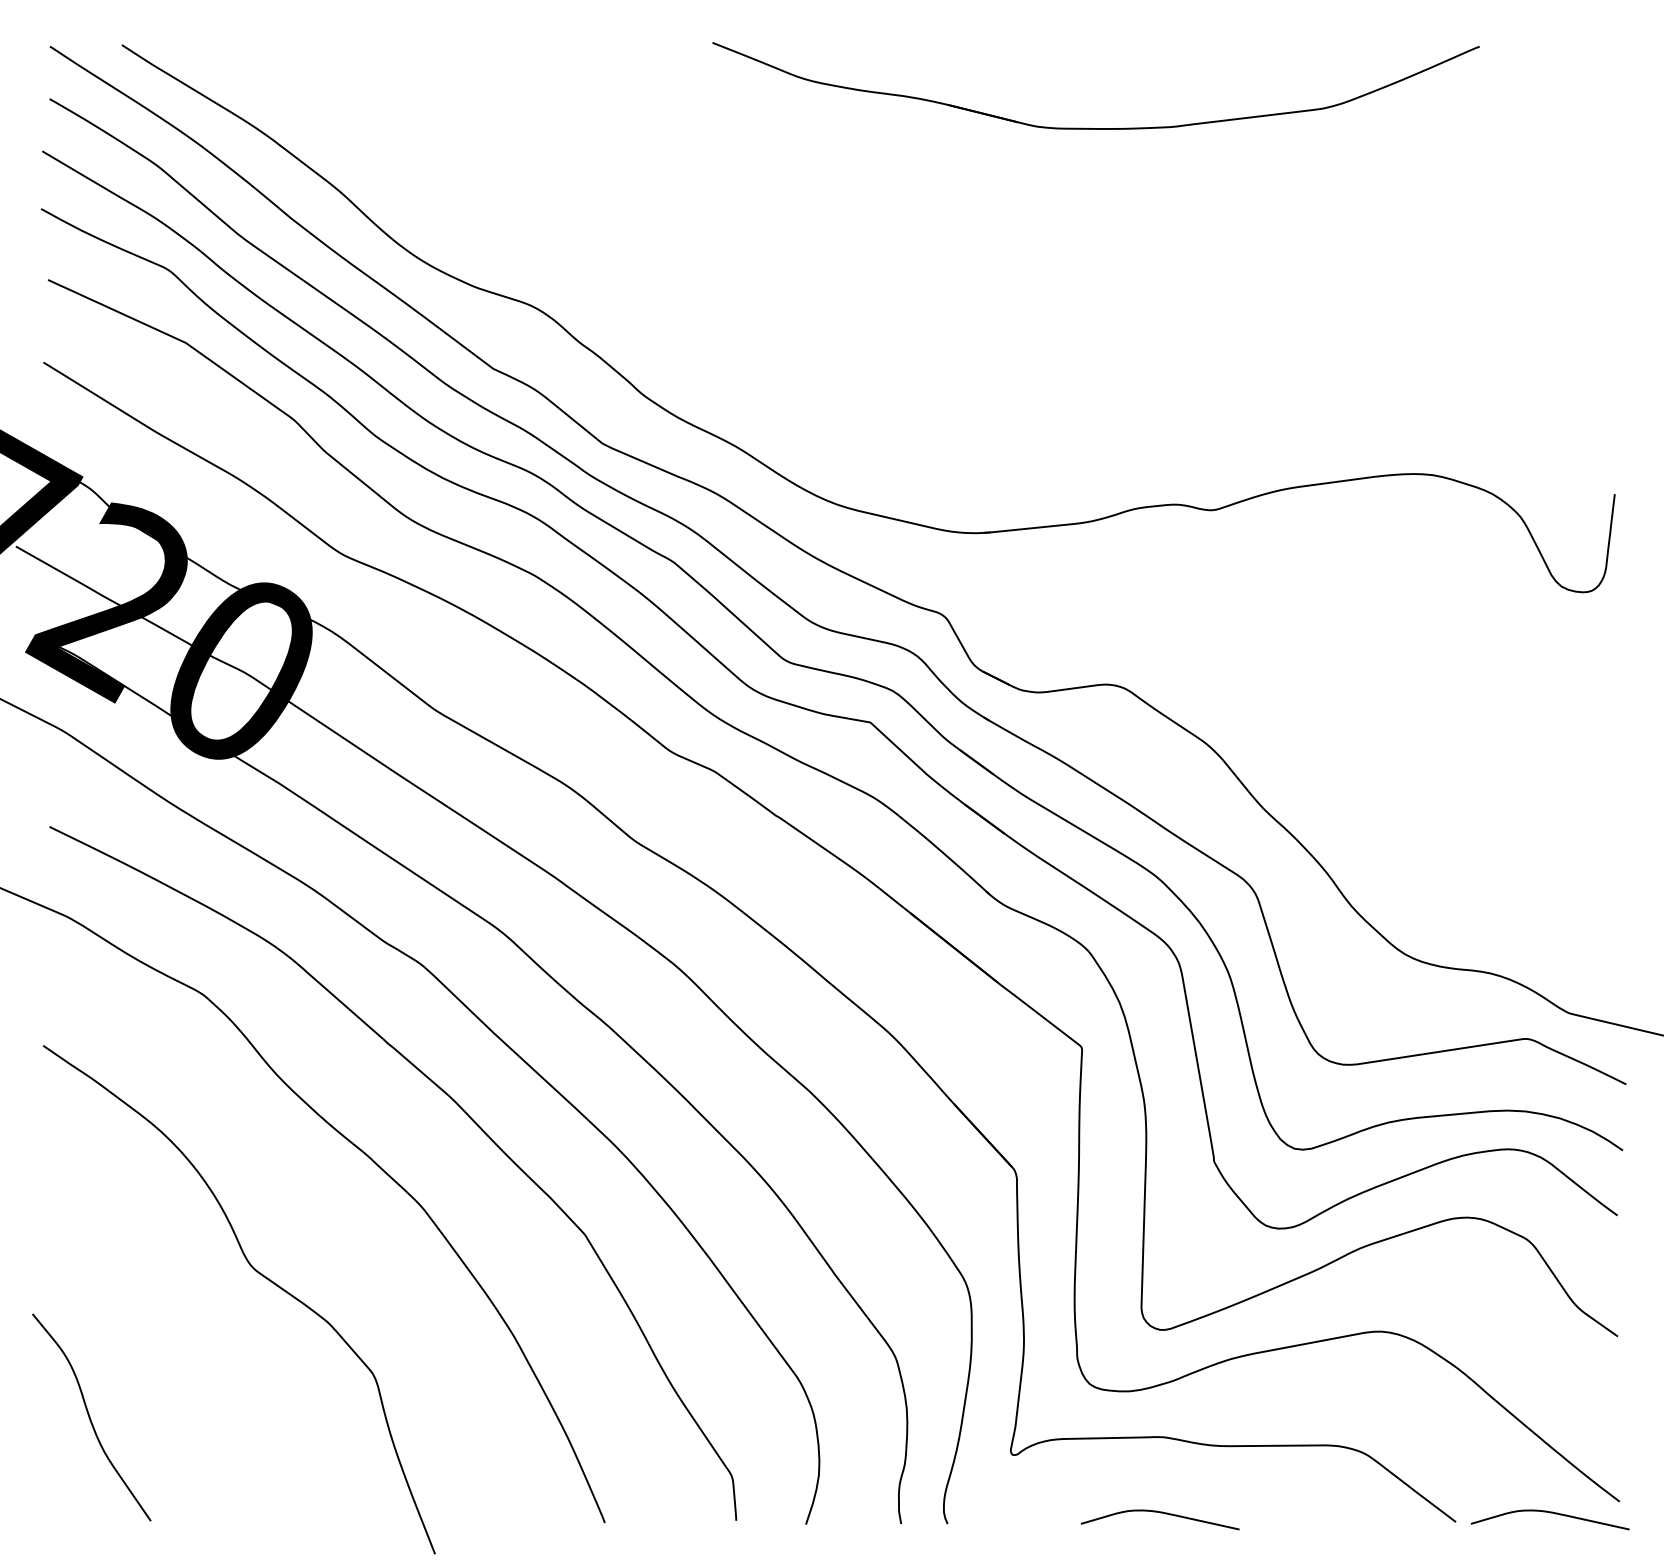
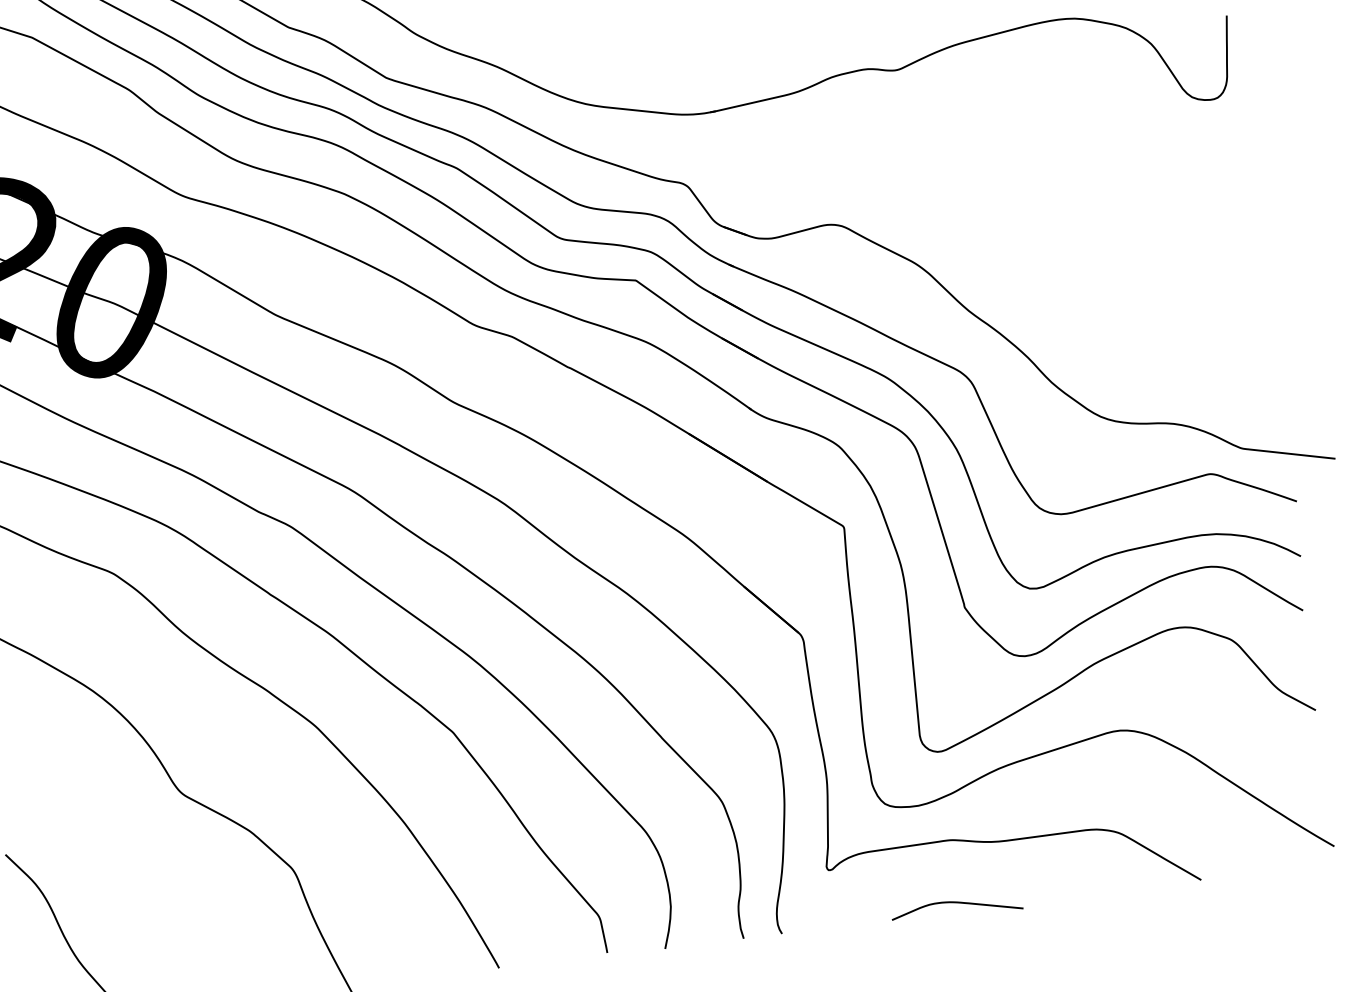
curve: (1549, 1513) -> (1277, 863), removed

